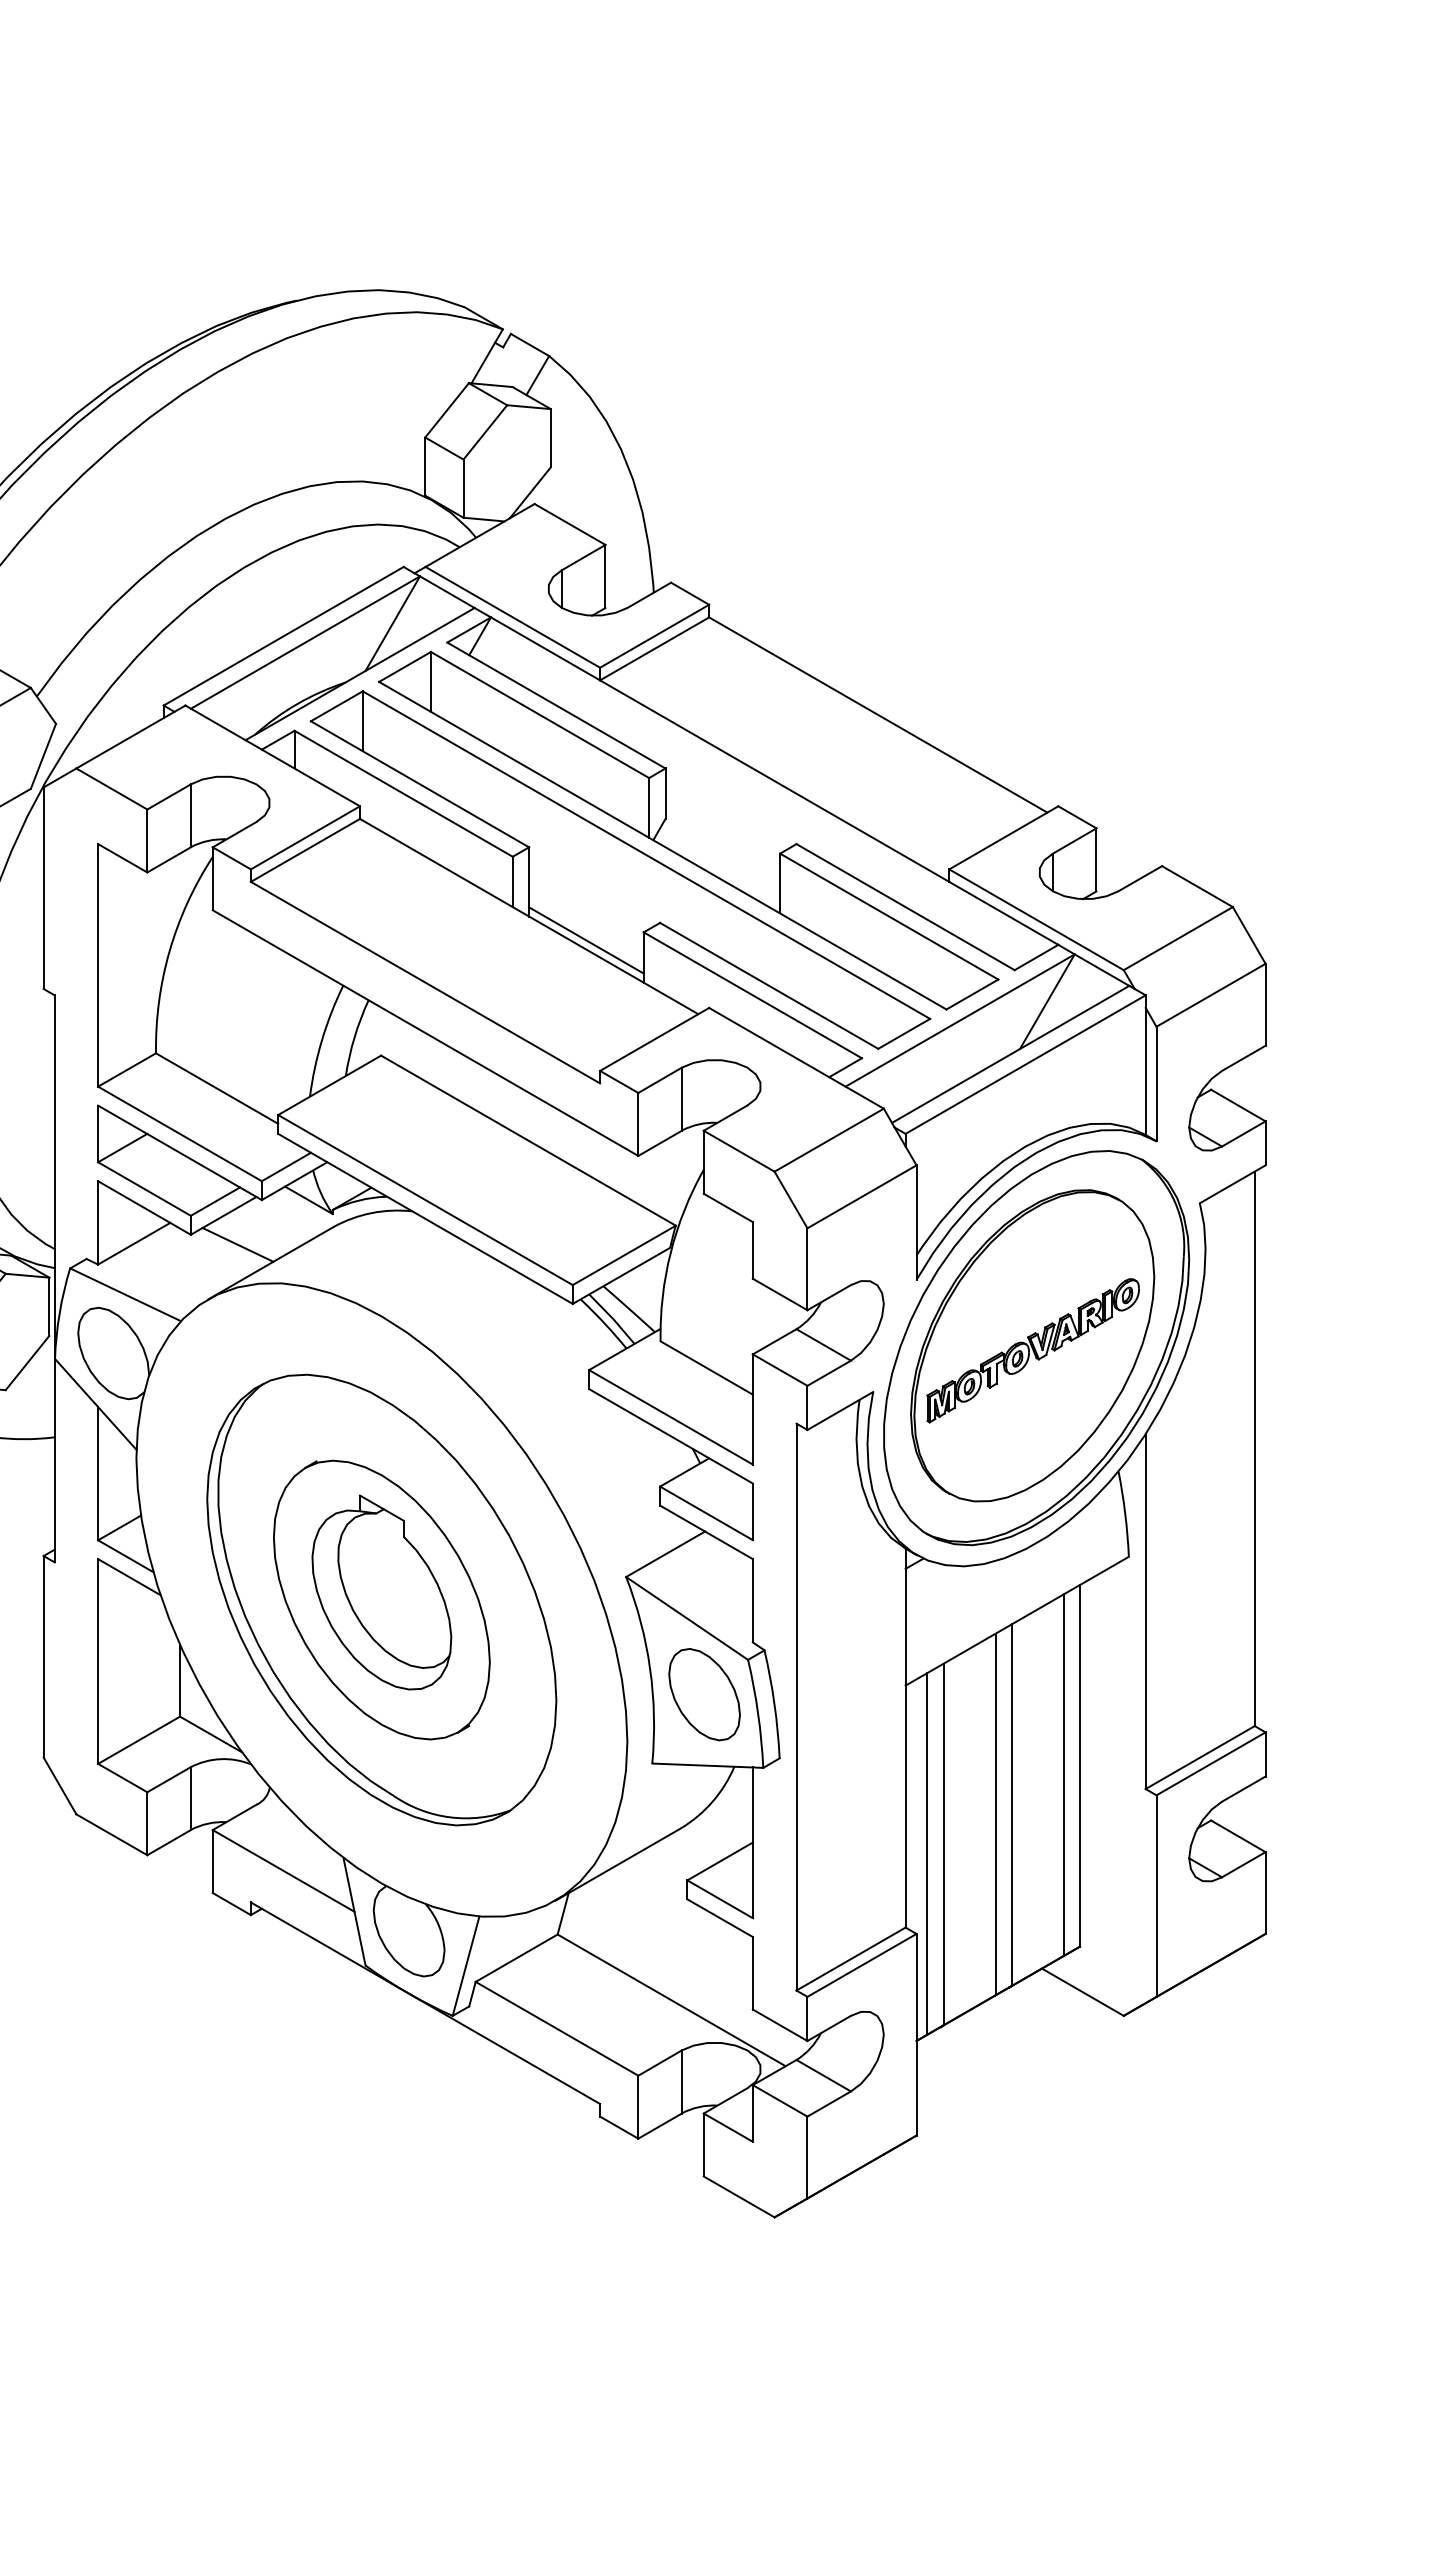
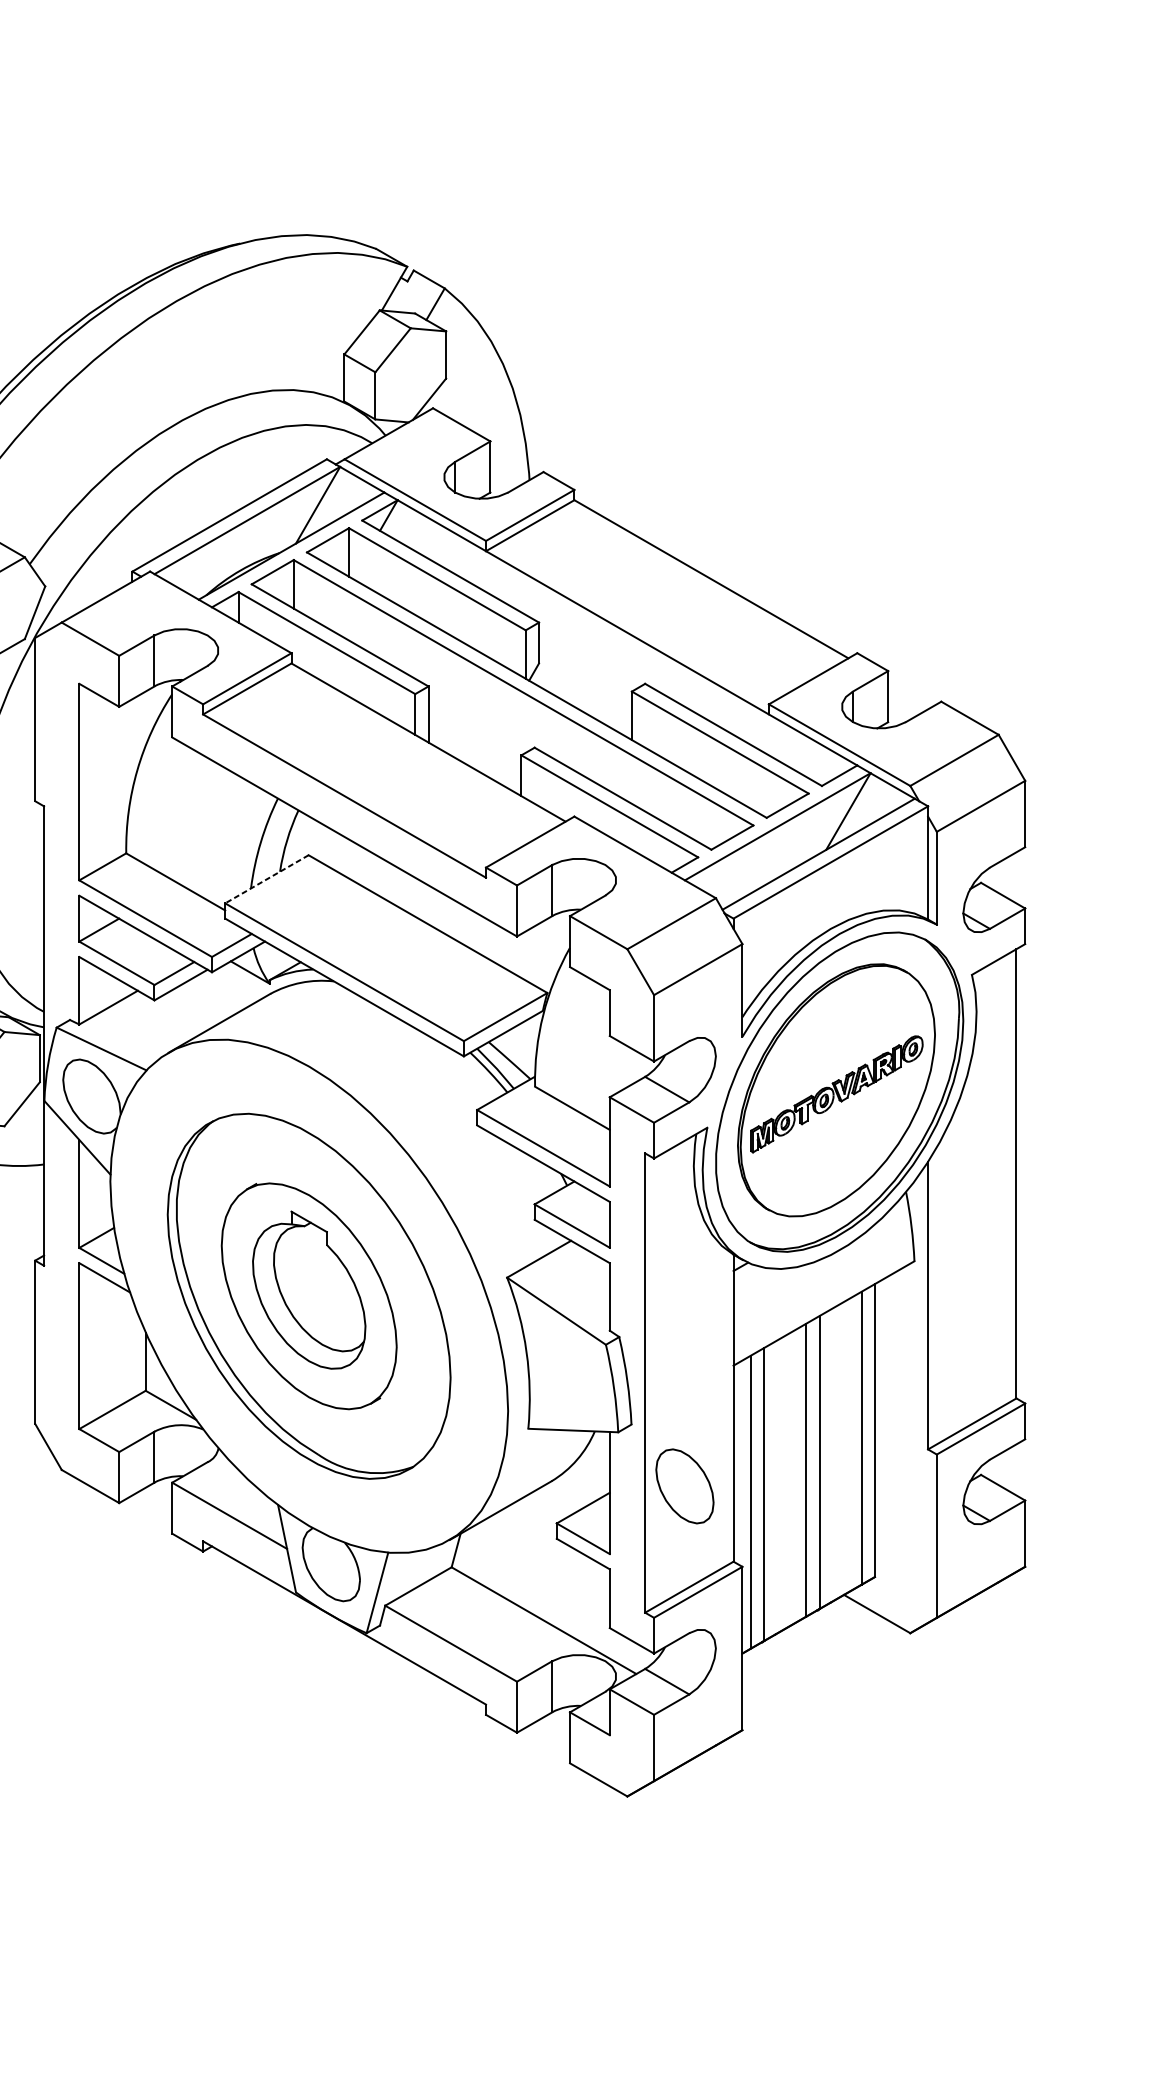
line: (586, 940) -> (475, 761), removed
line: (329, 1085) -> (266, 879), solid -> dashed
line: (237, 1244) -> (192, 1008), removed
part: (704, 1694) -> (684, 1486), moved

